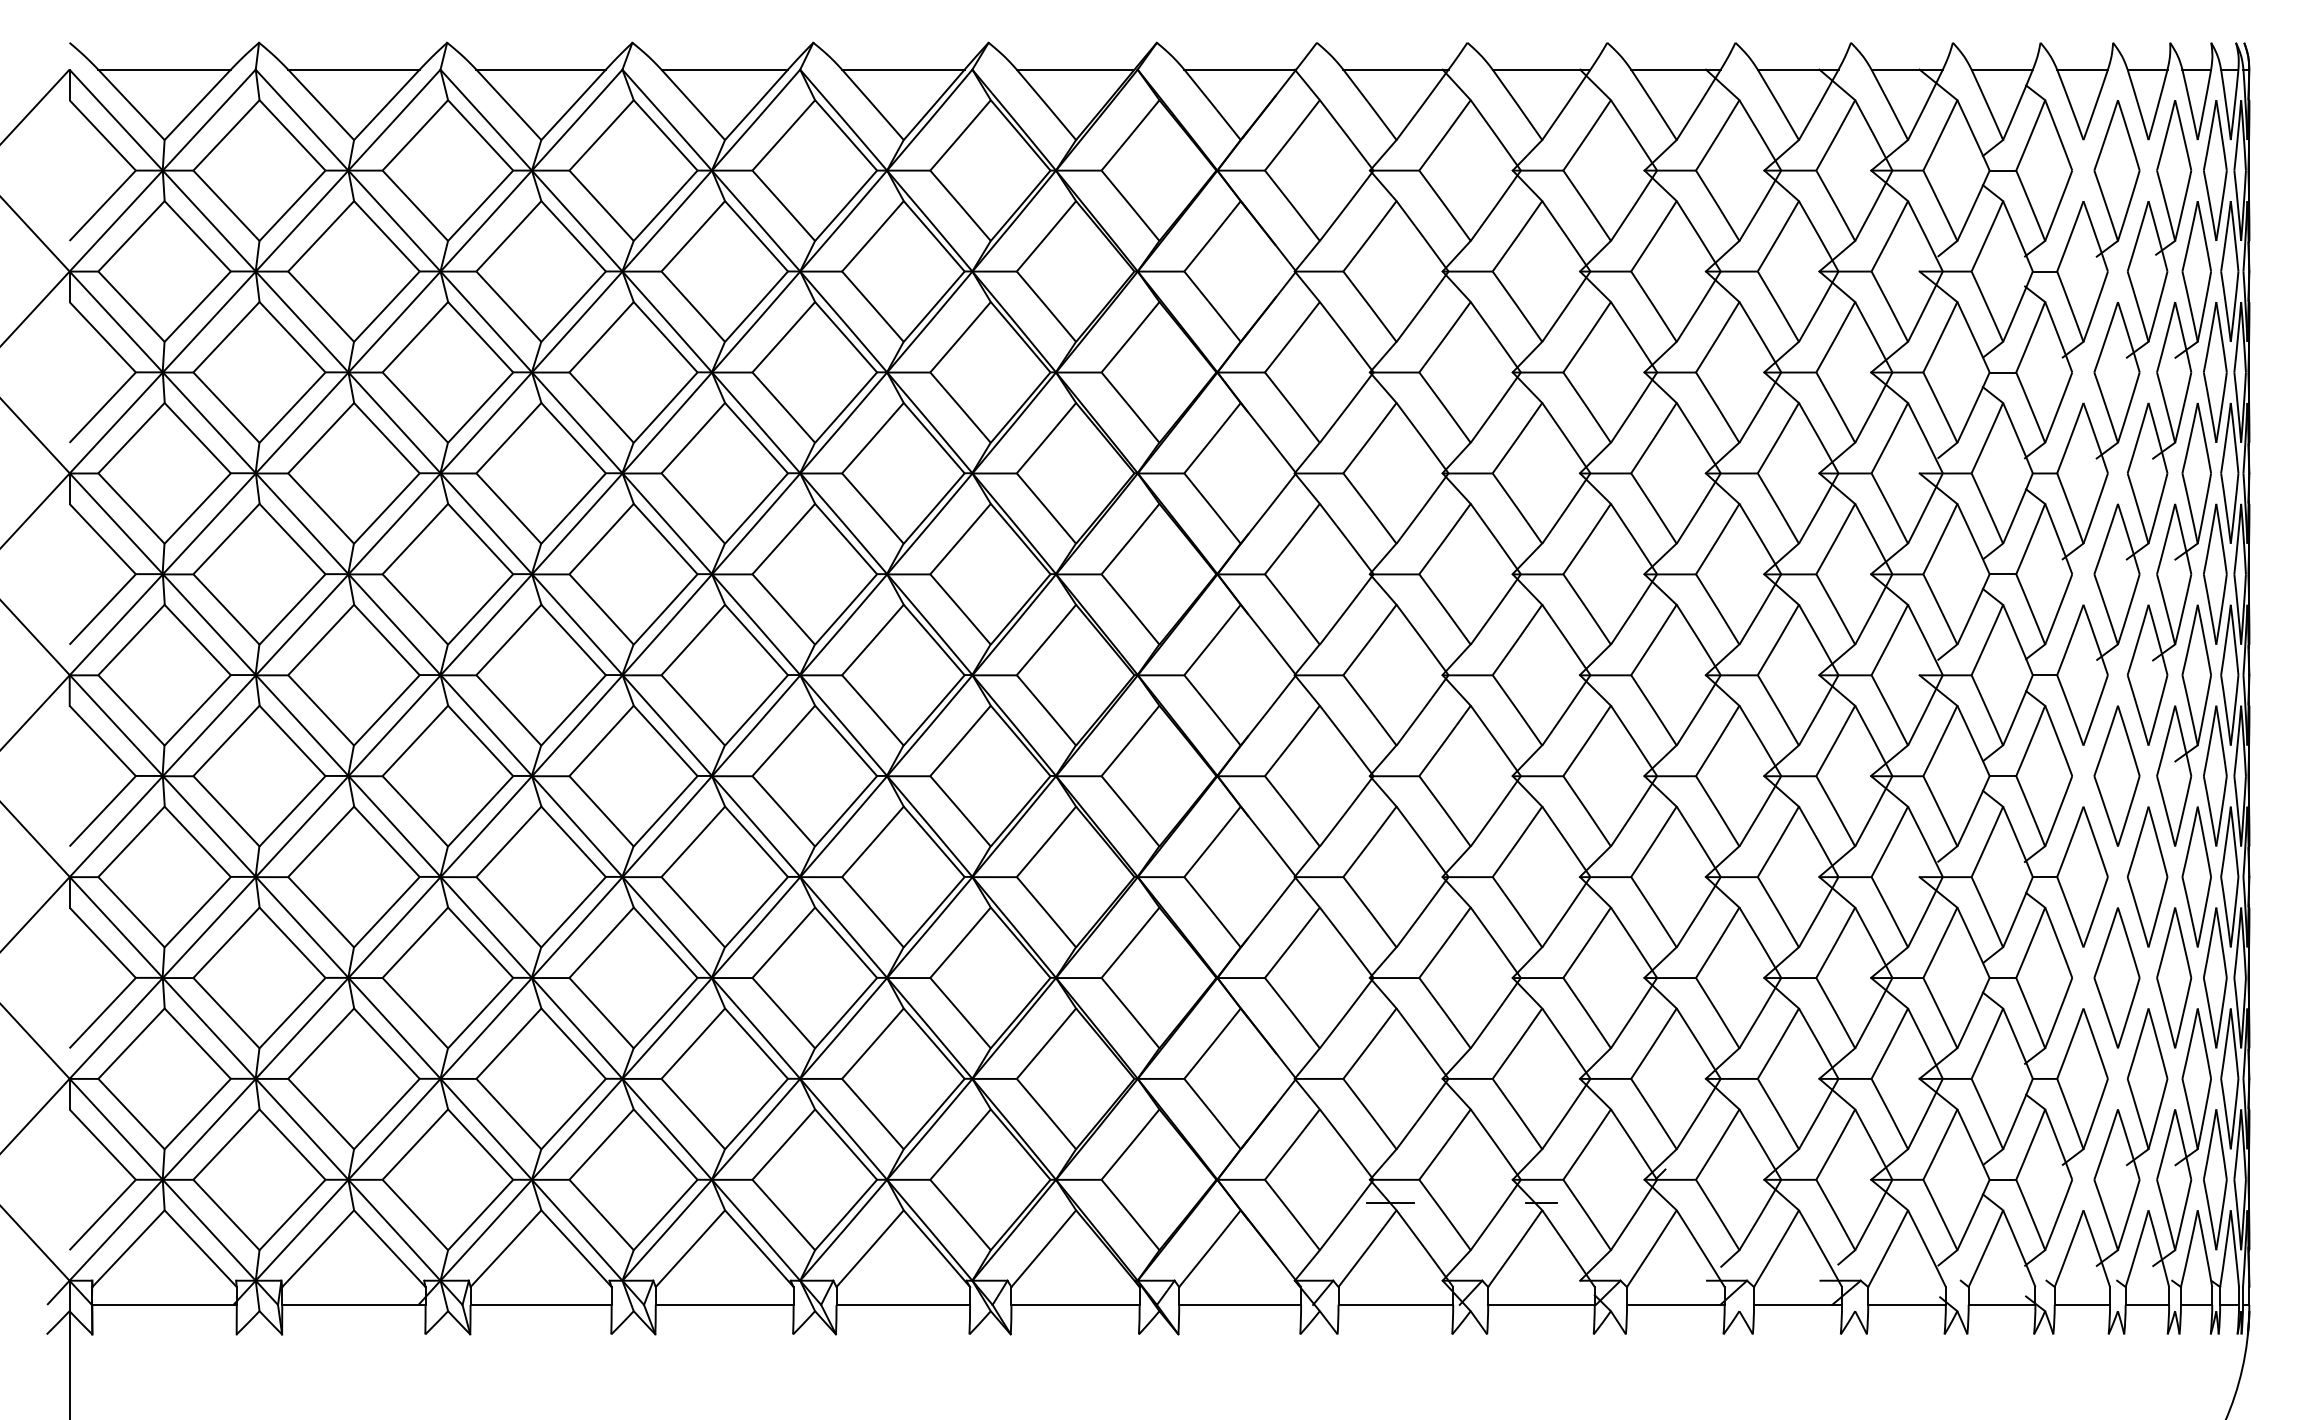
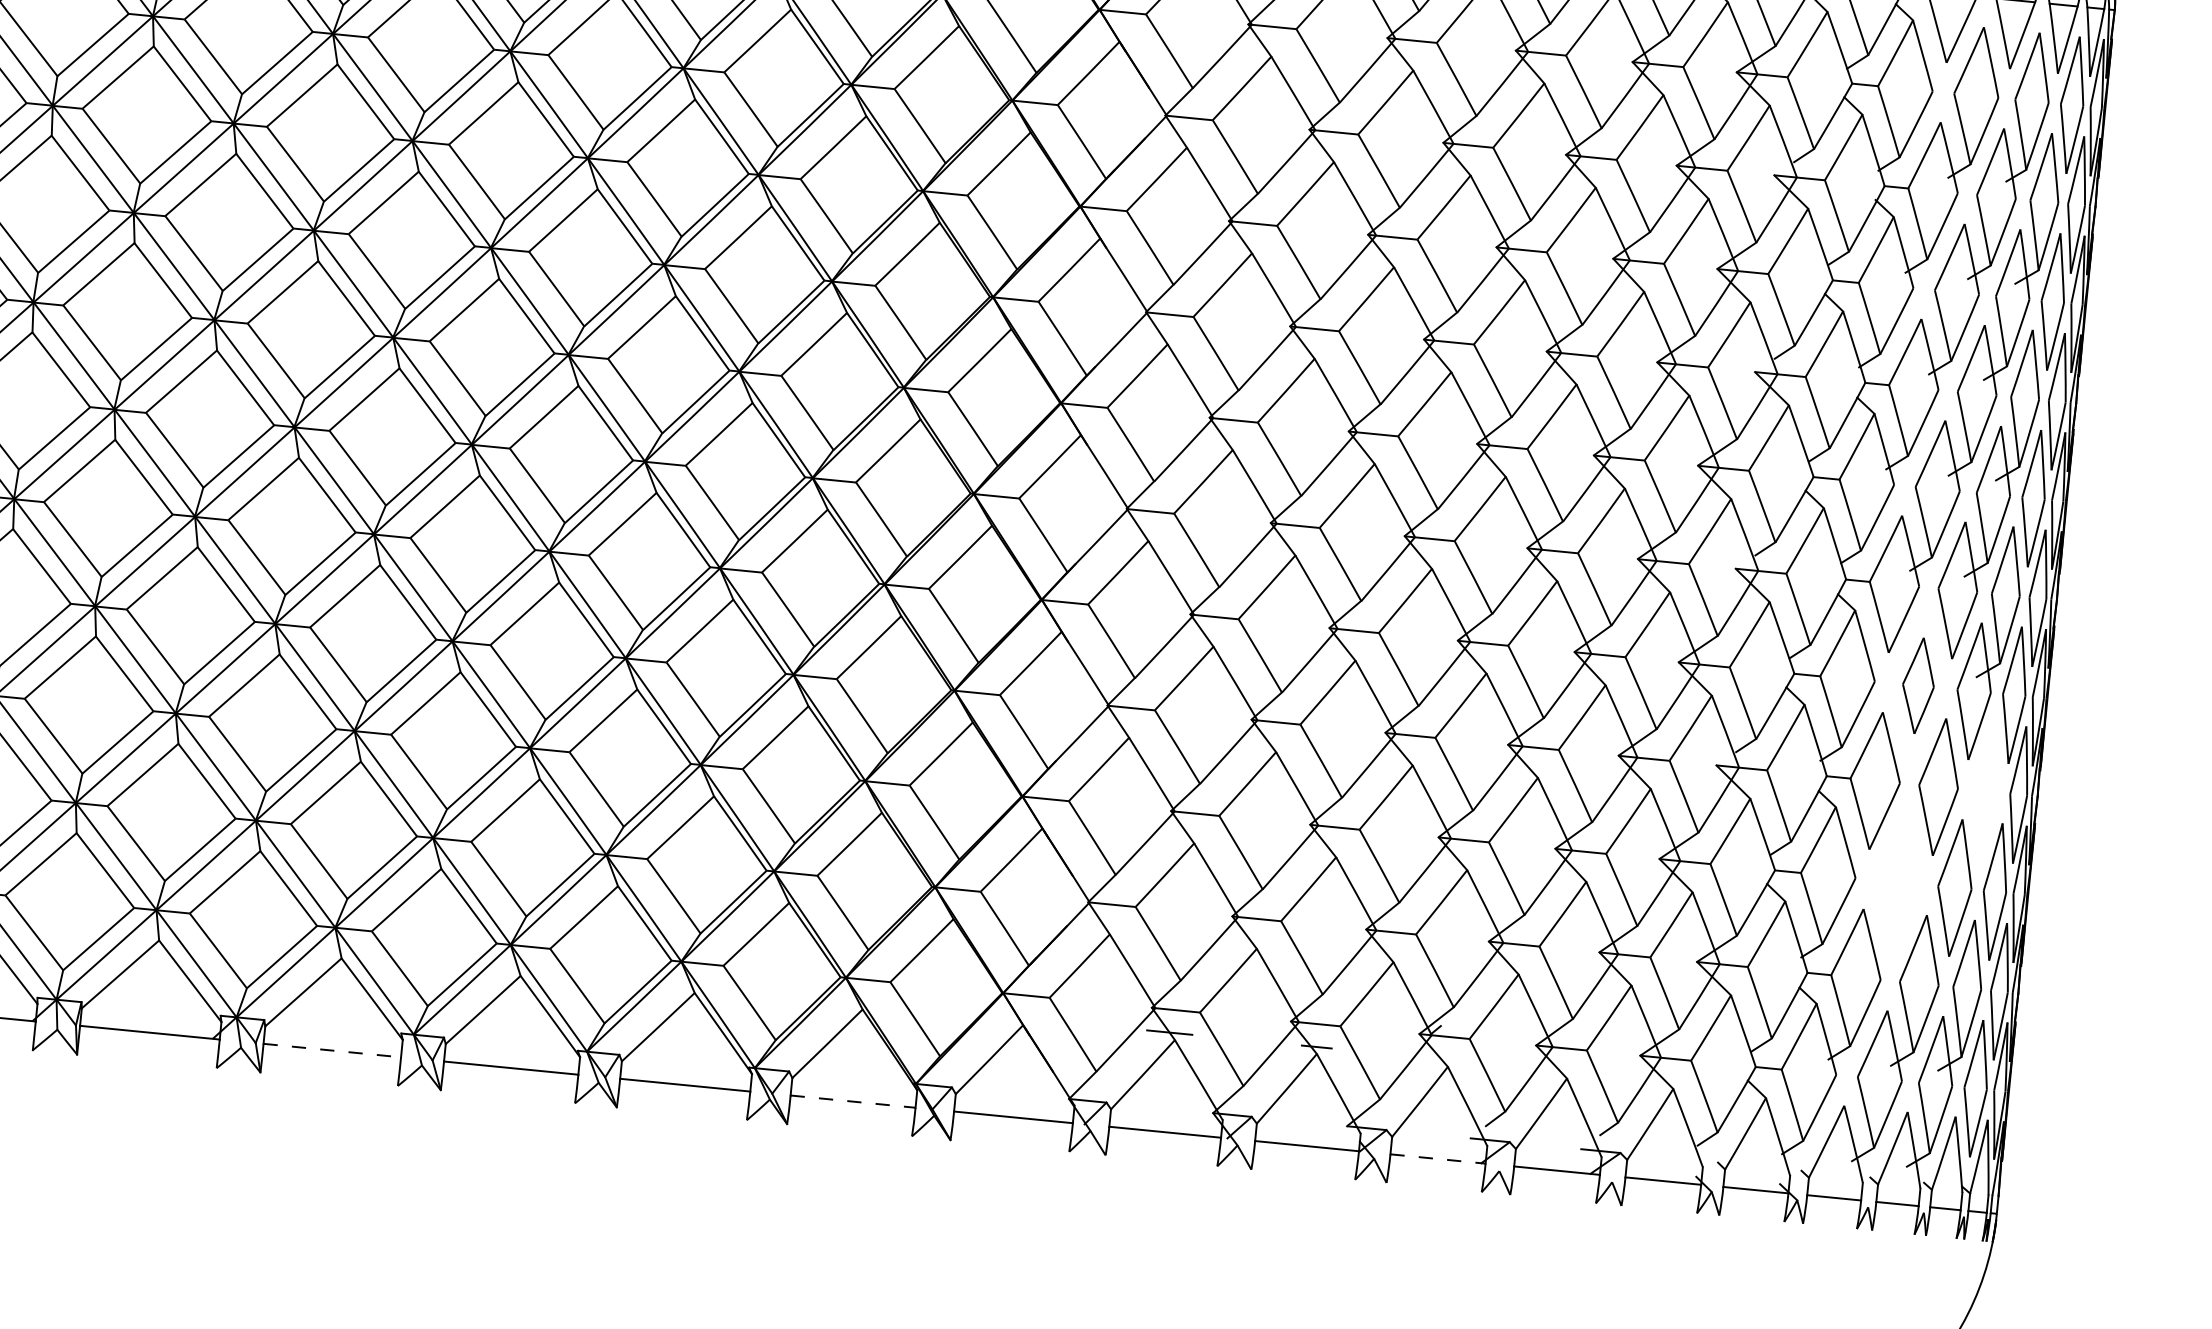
part: (2116, 775) -> (1918, 685), size x0.7
part: (2196, 876) -> (1986, 791), removed
part: (2116, 977) -> (1898, 882), removed
line: (541, 1304) -> (332, 1050), solid -> dashed
line: (1076, 1304) -> (854, 1101), solid -> dashed
line: (1675, 1304) -> (1437, 1158), solid -> dashed

